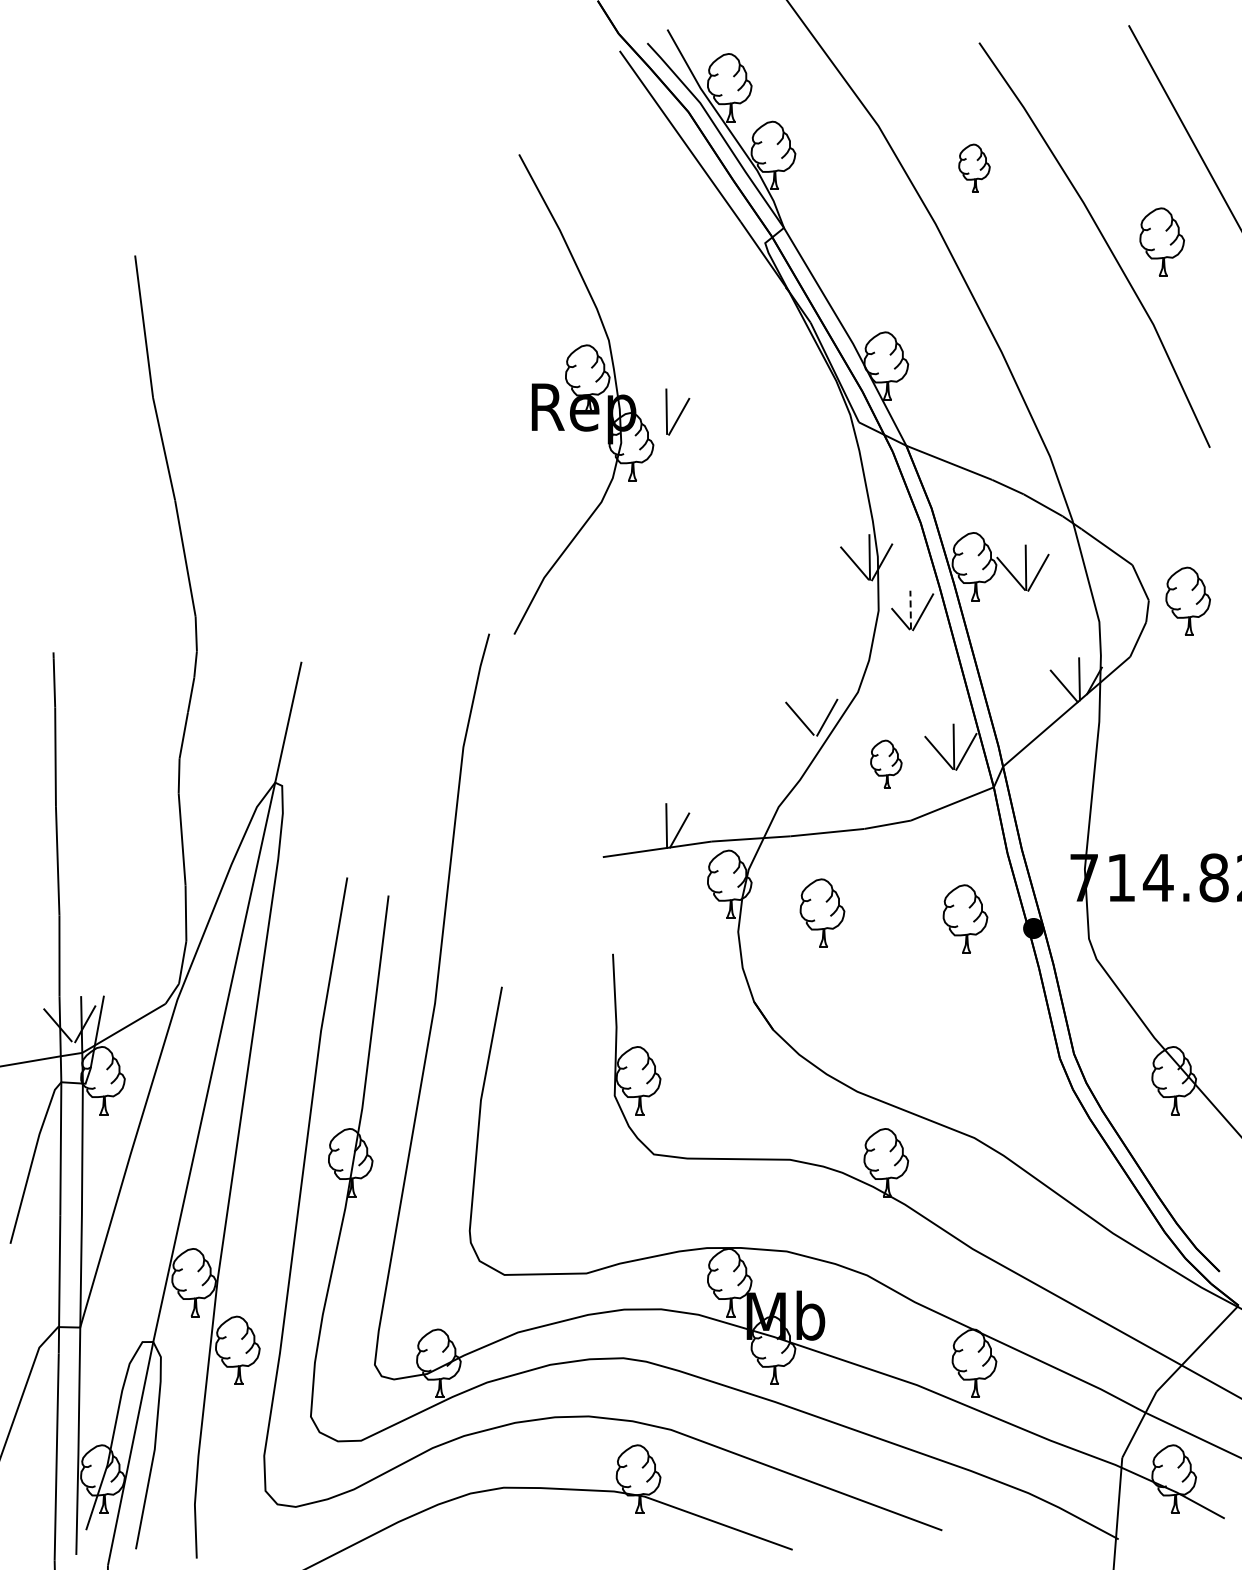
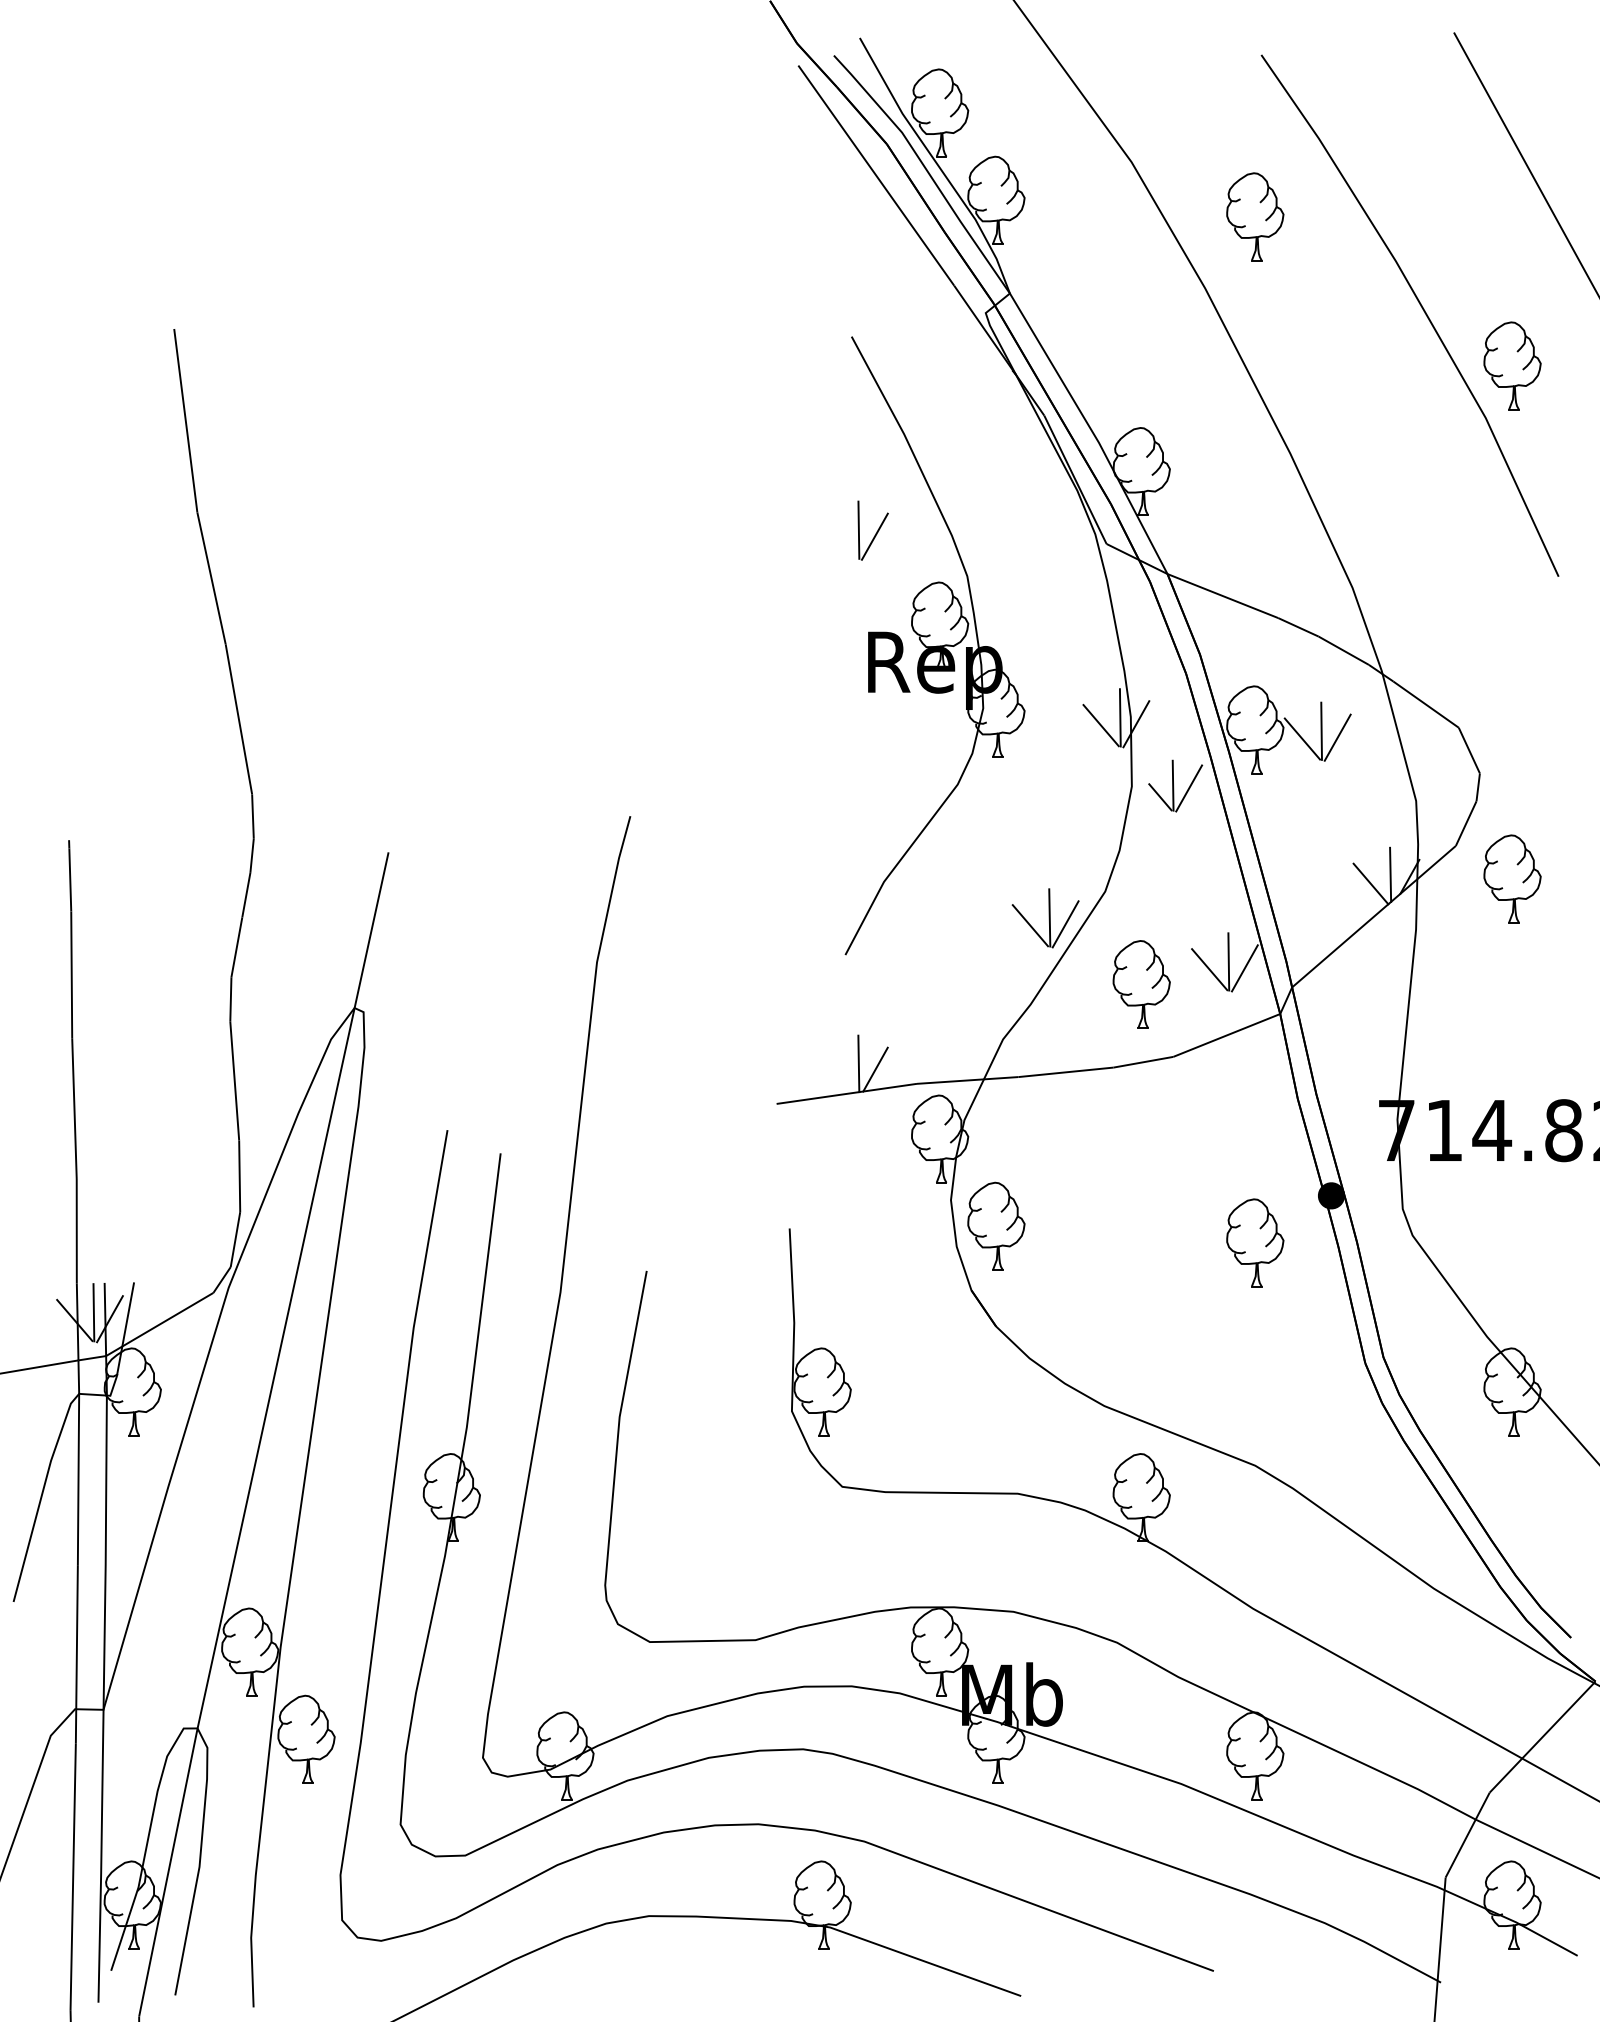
part: (974, 167) -> (1255, 215), size x1.43
part: (1161, 241) -> (1511, 365), moved
part: (583, 394) -> (934, 645), moved
part: (1187, 600) -> (1511, 877), moved
line: (910, 609) -> (1172, 784), dashed -> solid
line: (814, 712) -> (1049, 917), added
part: (886, 763) -> (1141, 983), size x1.43
part: (822, 912) -> (996, 1225), moved
part: (965, 918) -> (1255, 1242), moved
line: (72, 1019) -> (93, 1313), added

